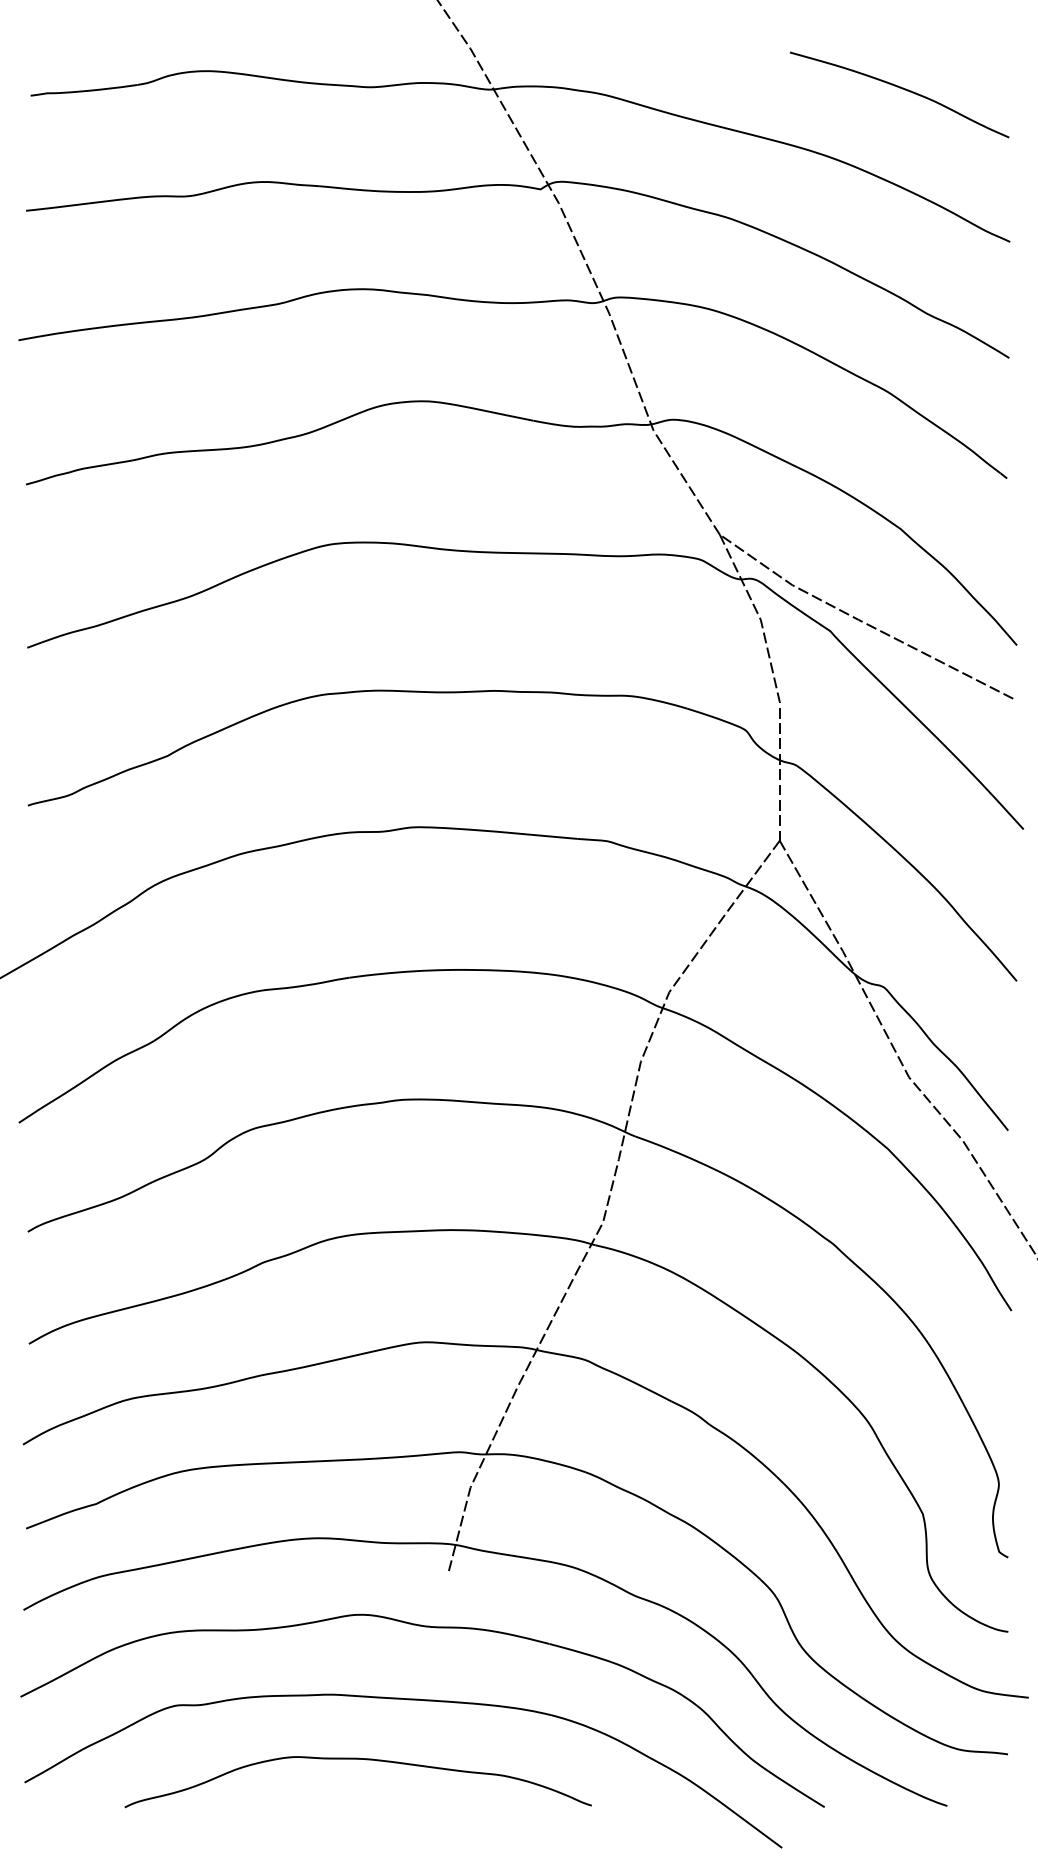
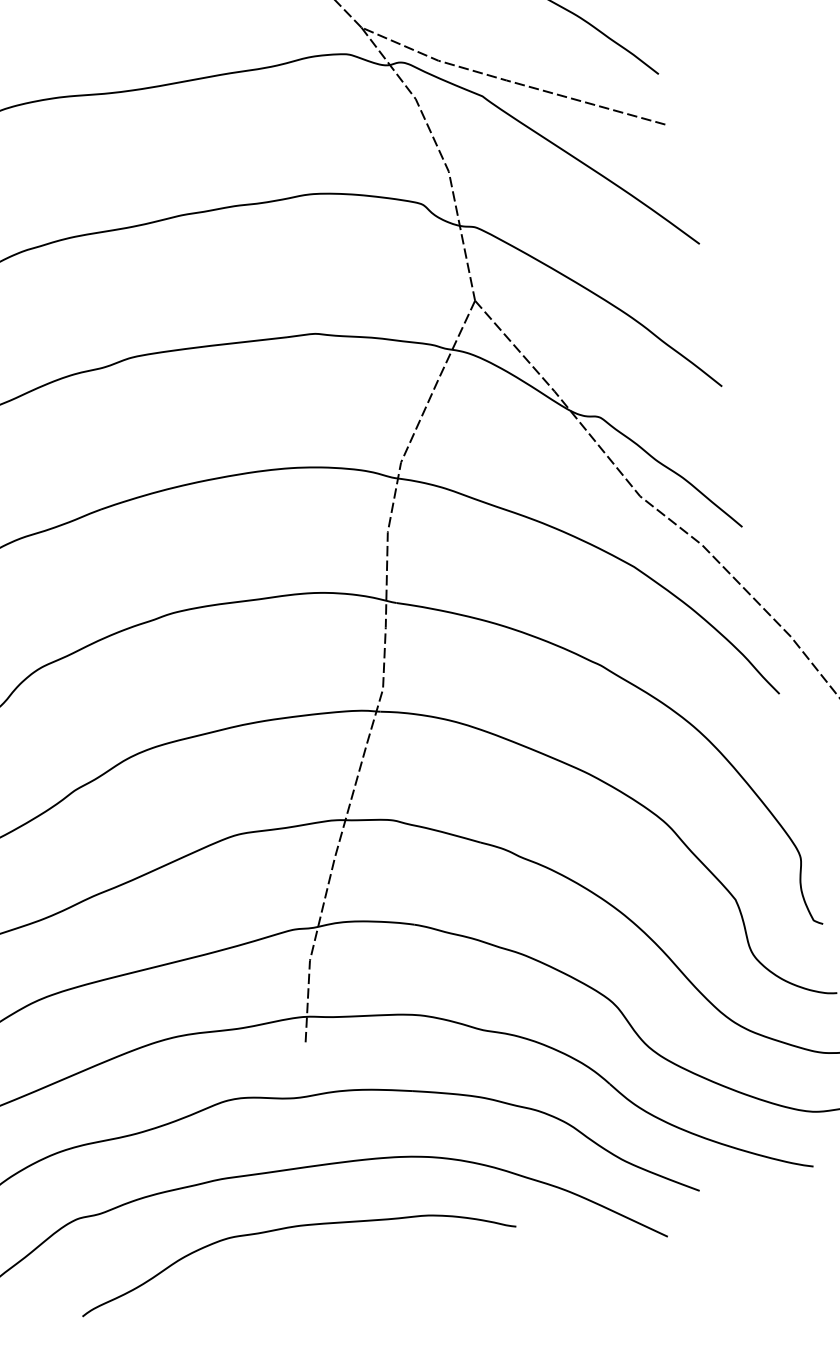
curve: (357, 1759) -> (289, 1228), moved

